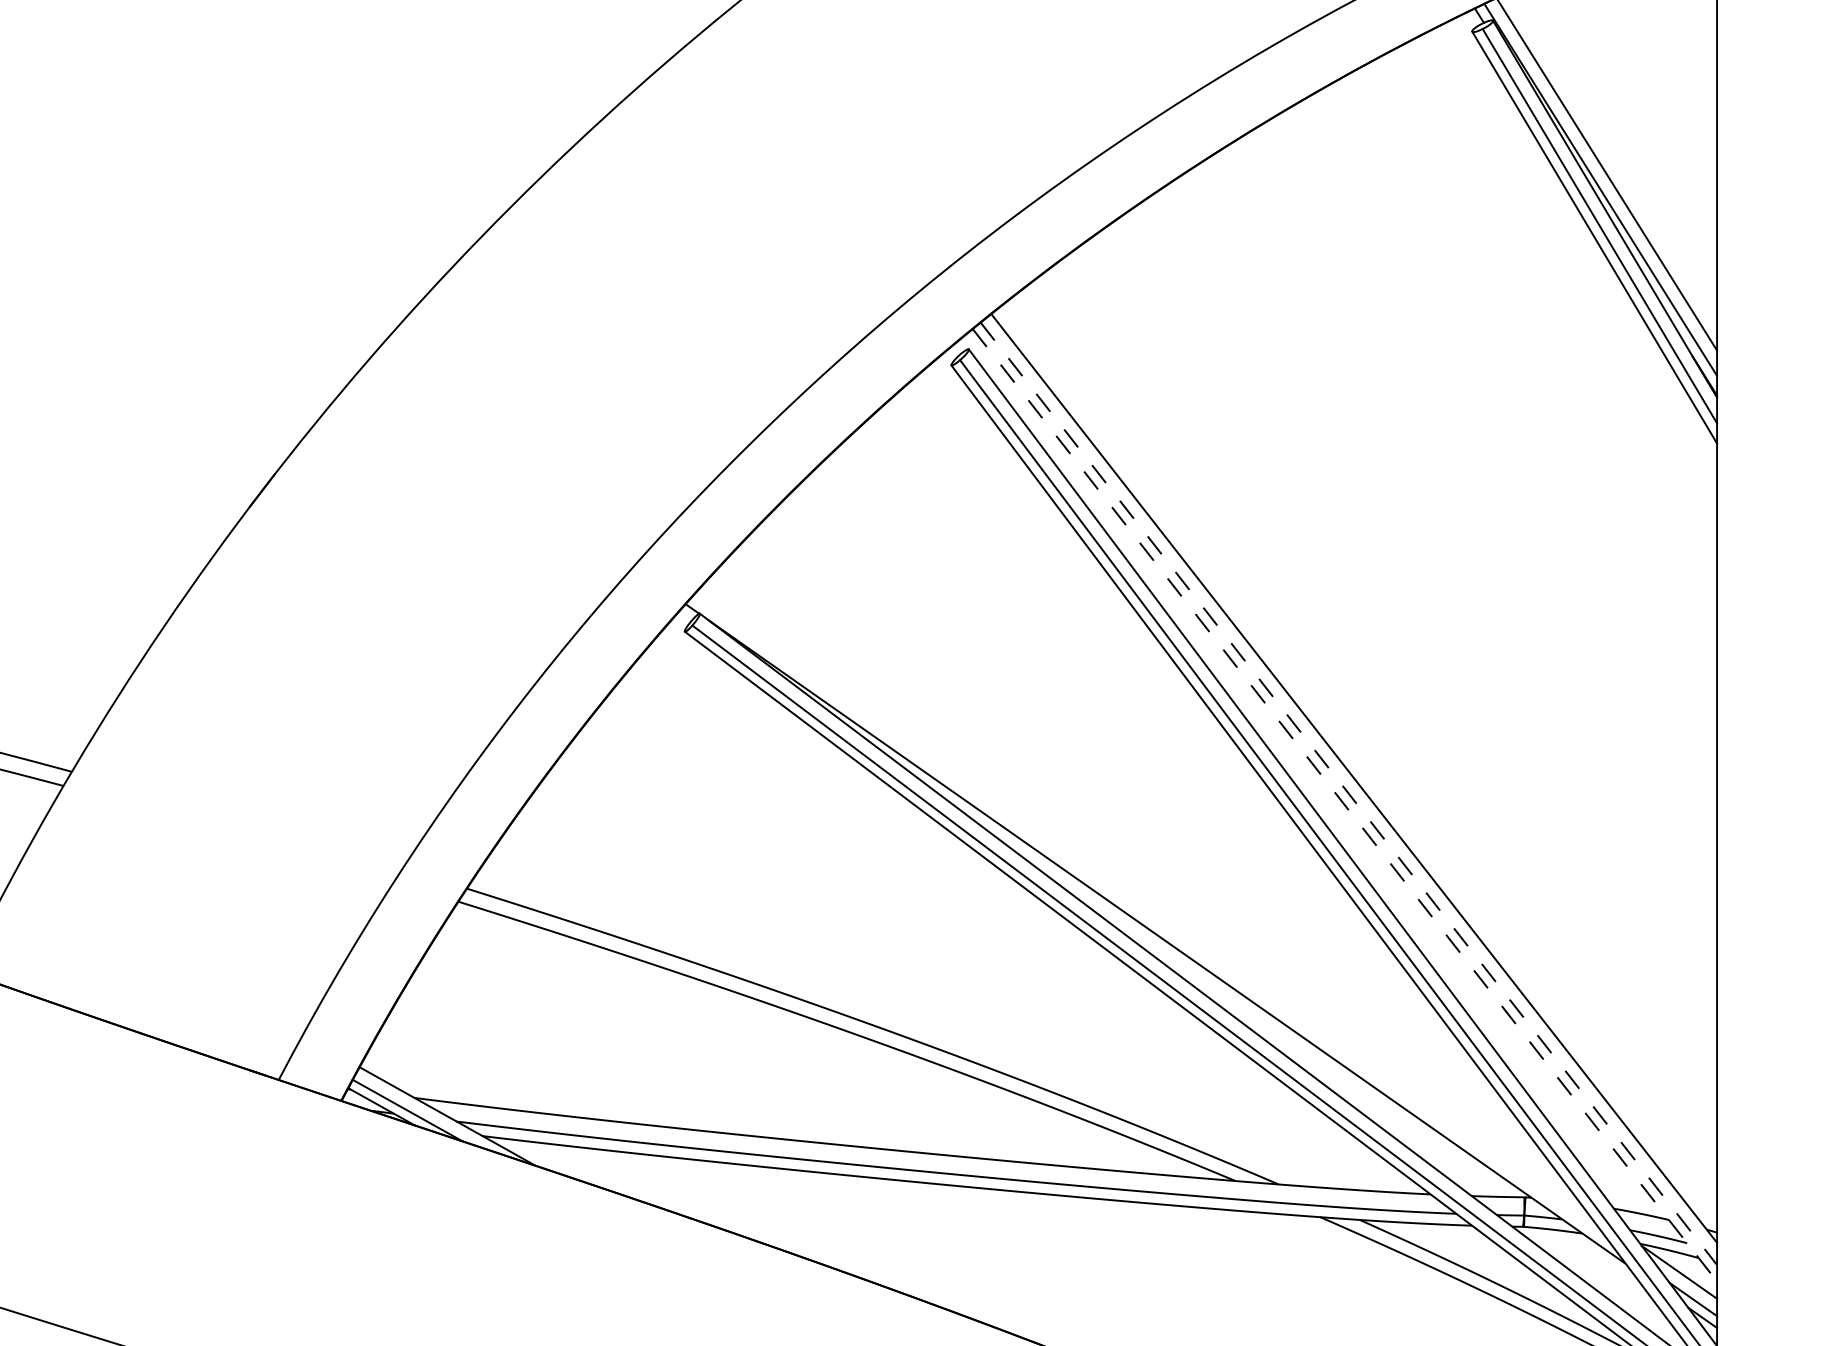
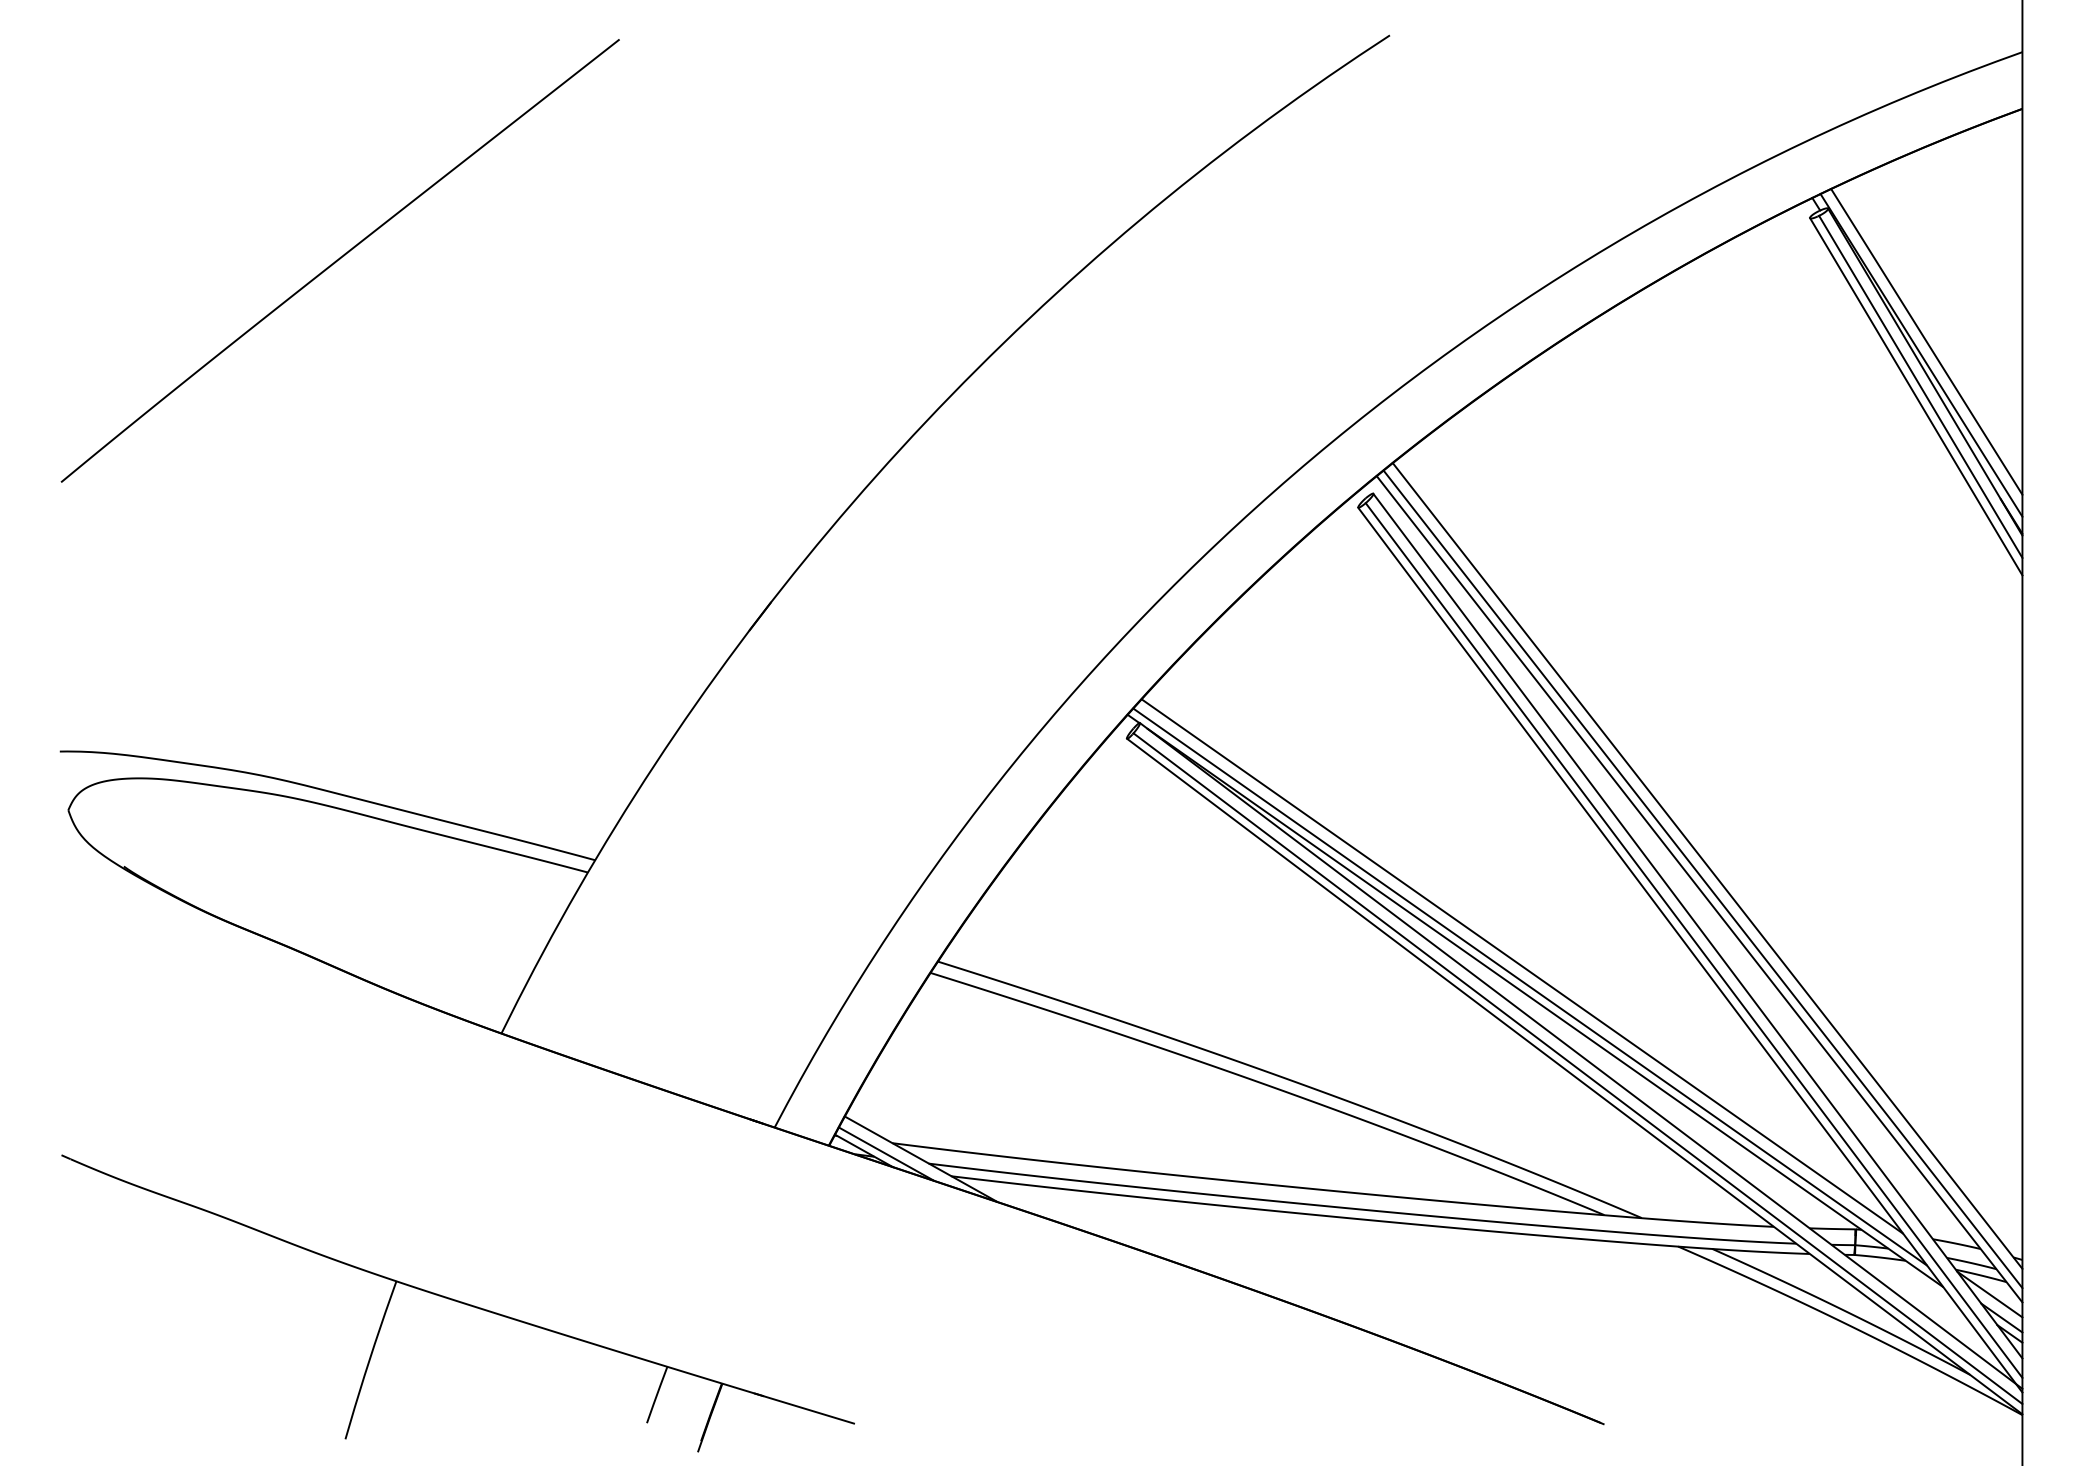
line: (1349, 794) -> (1703, 879), dashed -> solid
line: (1344, 805) -> (1699, 889), dashed -> solid
line: (1139, 894) -> (1521, 966), added
line: (1148, 917) -> (1529, 986), added

